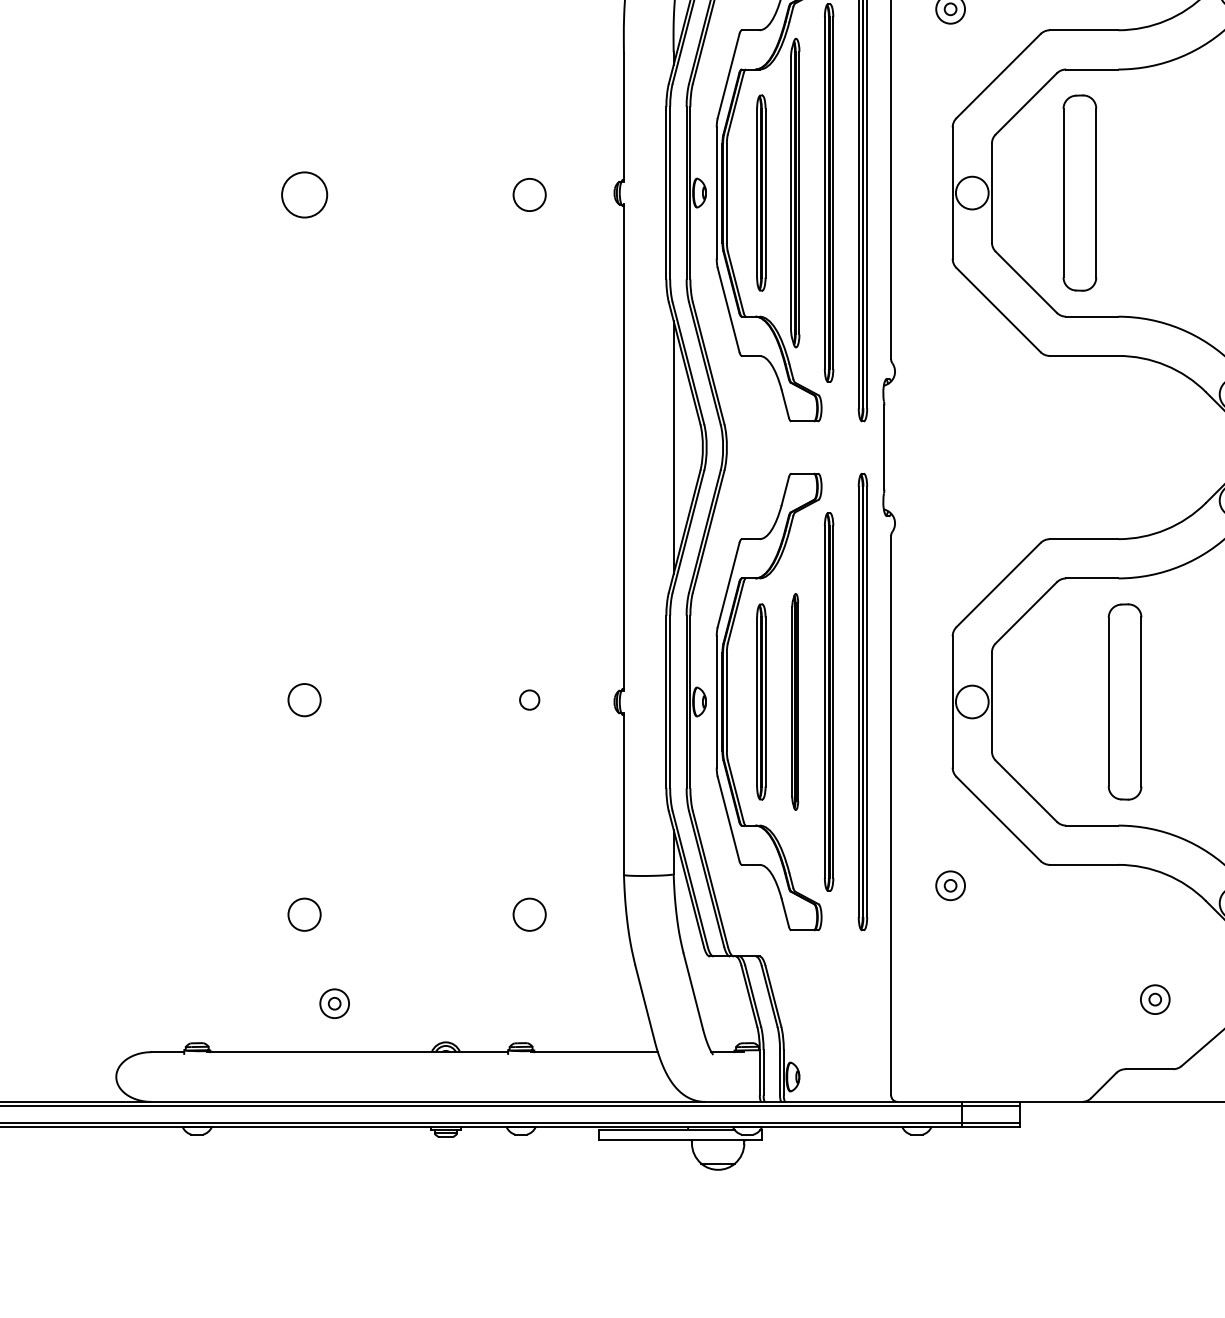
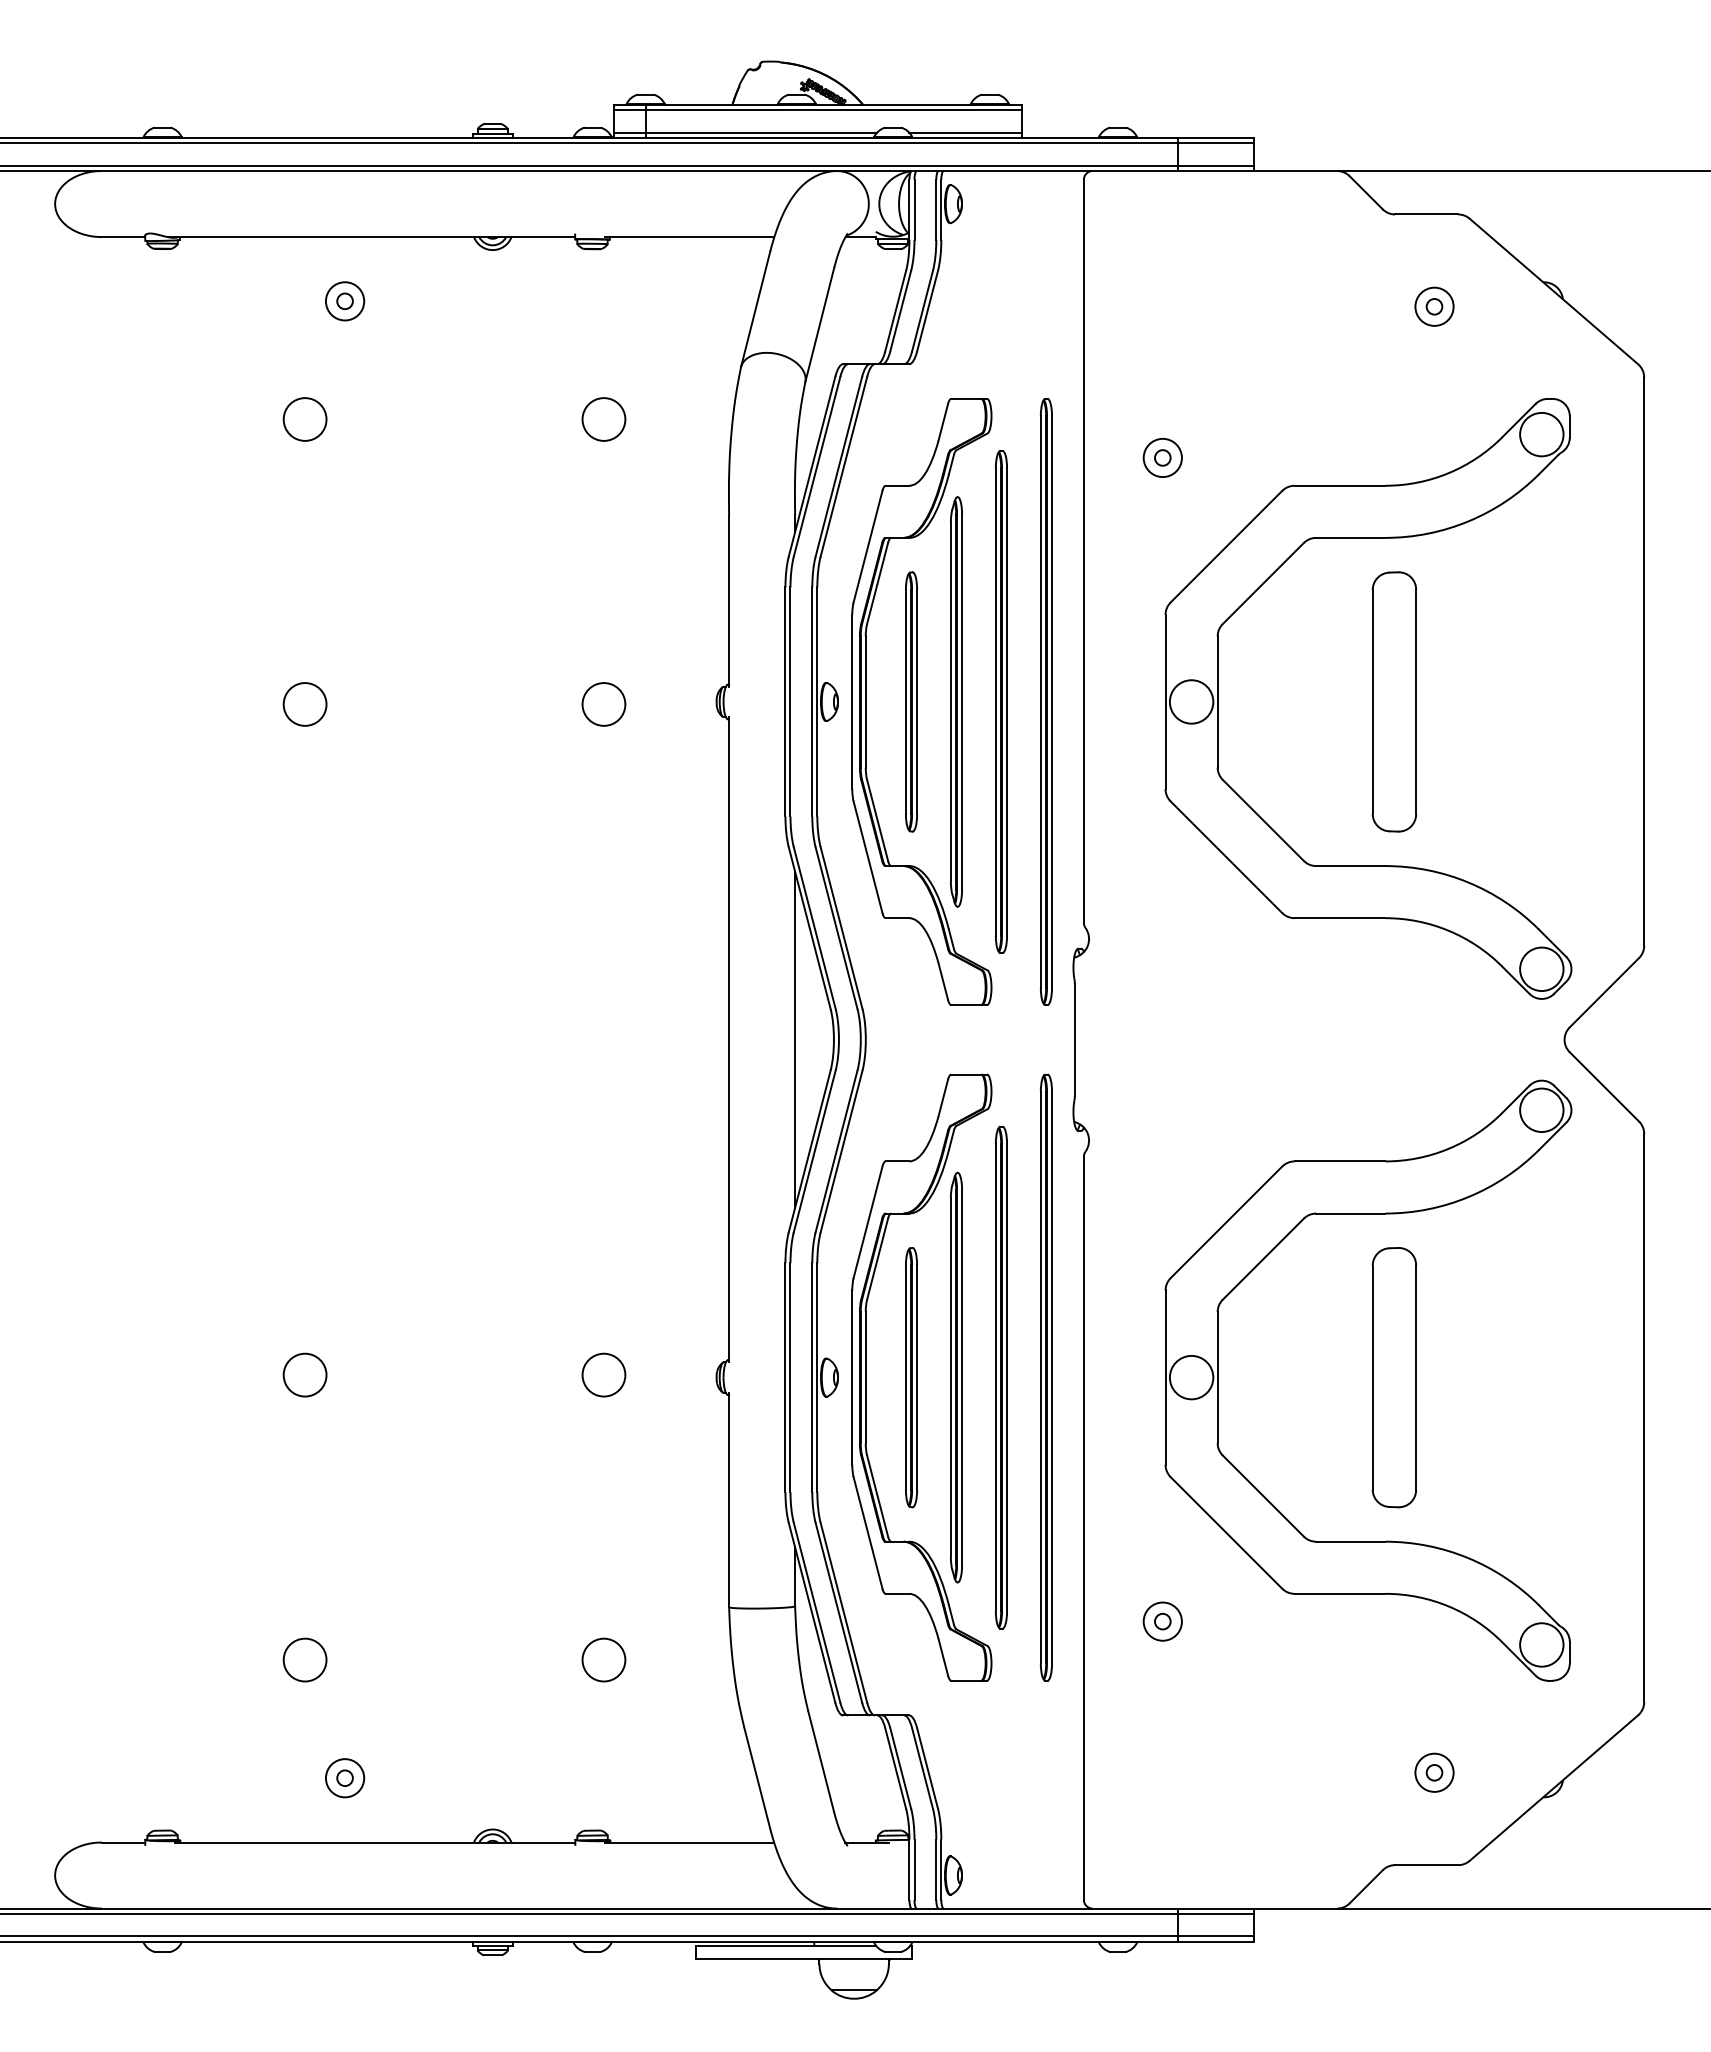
part: (1079, 192) -> (1393, 701), moved
circle: (304, 195) -> (304, 704), size x0.71
circle: (529, 699) -> (603, 1374), size x1.67
part: (795, 701) -> (956, 1377), size x1.43

